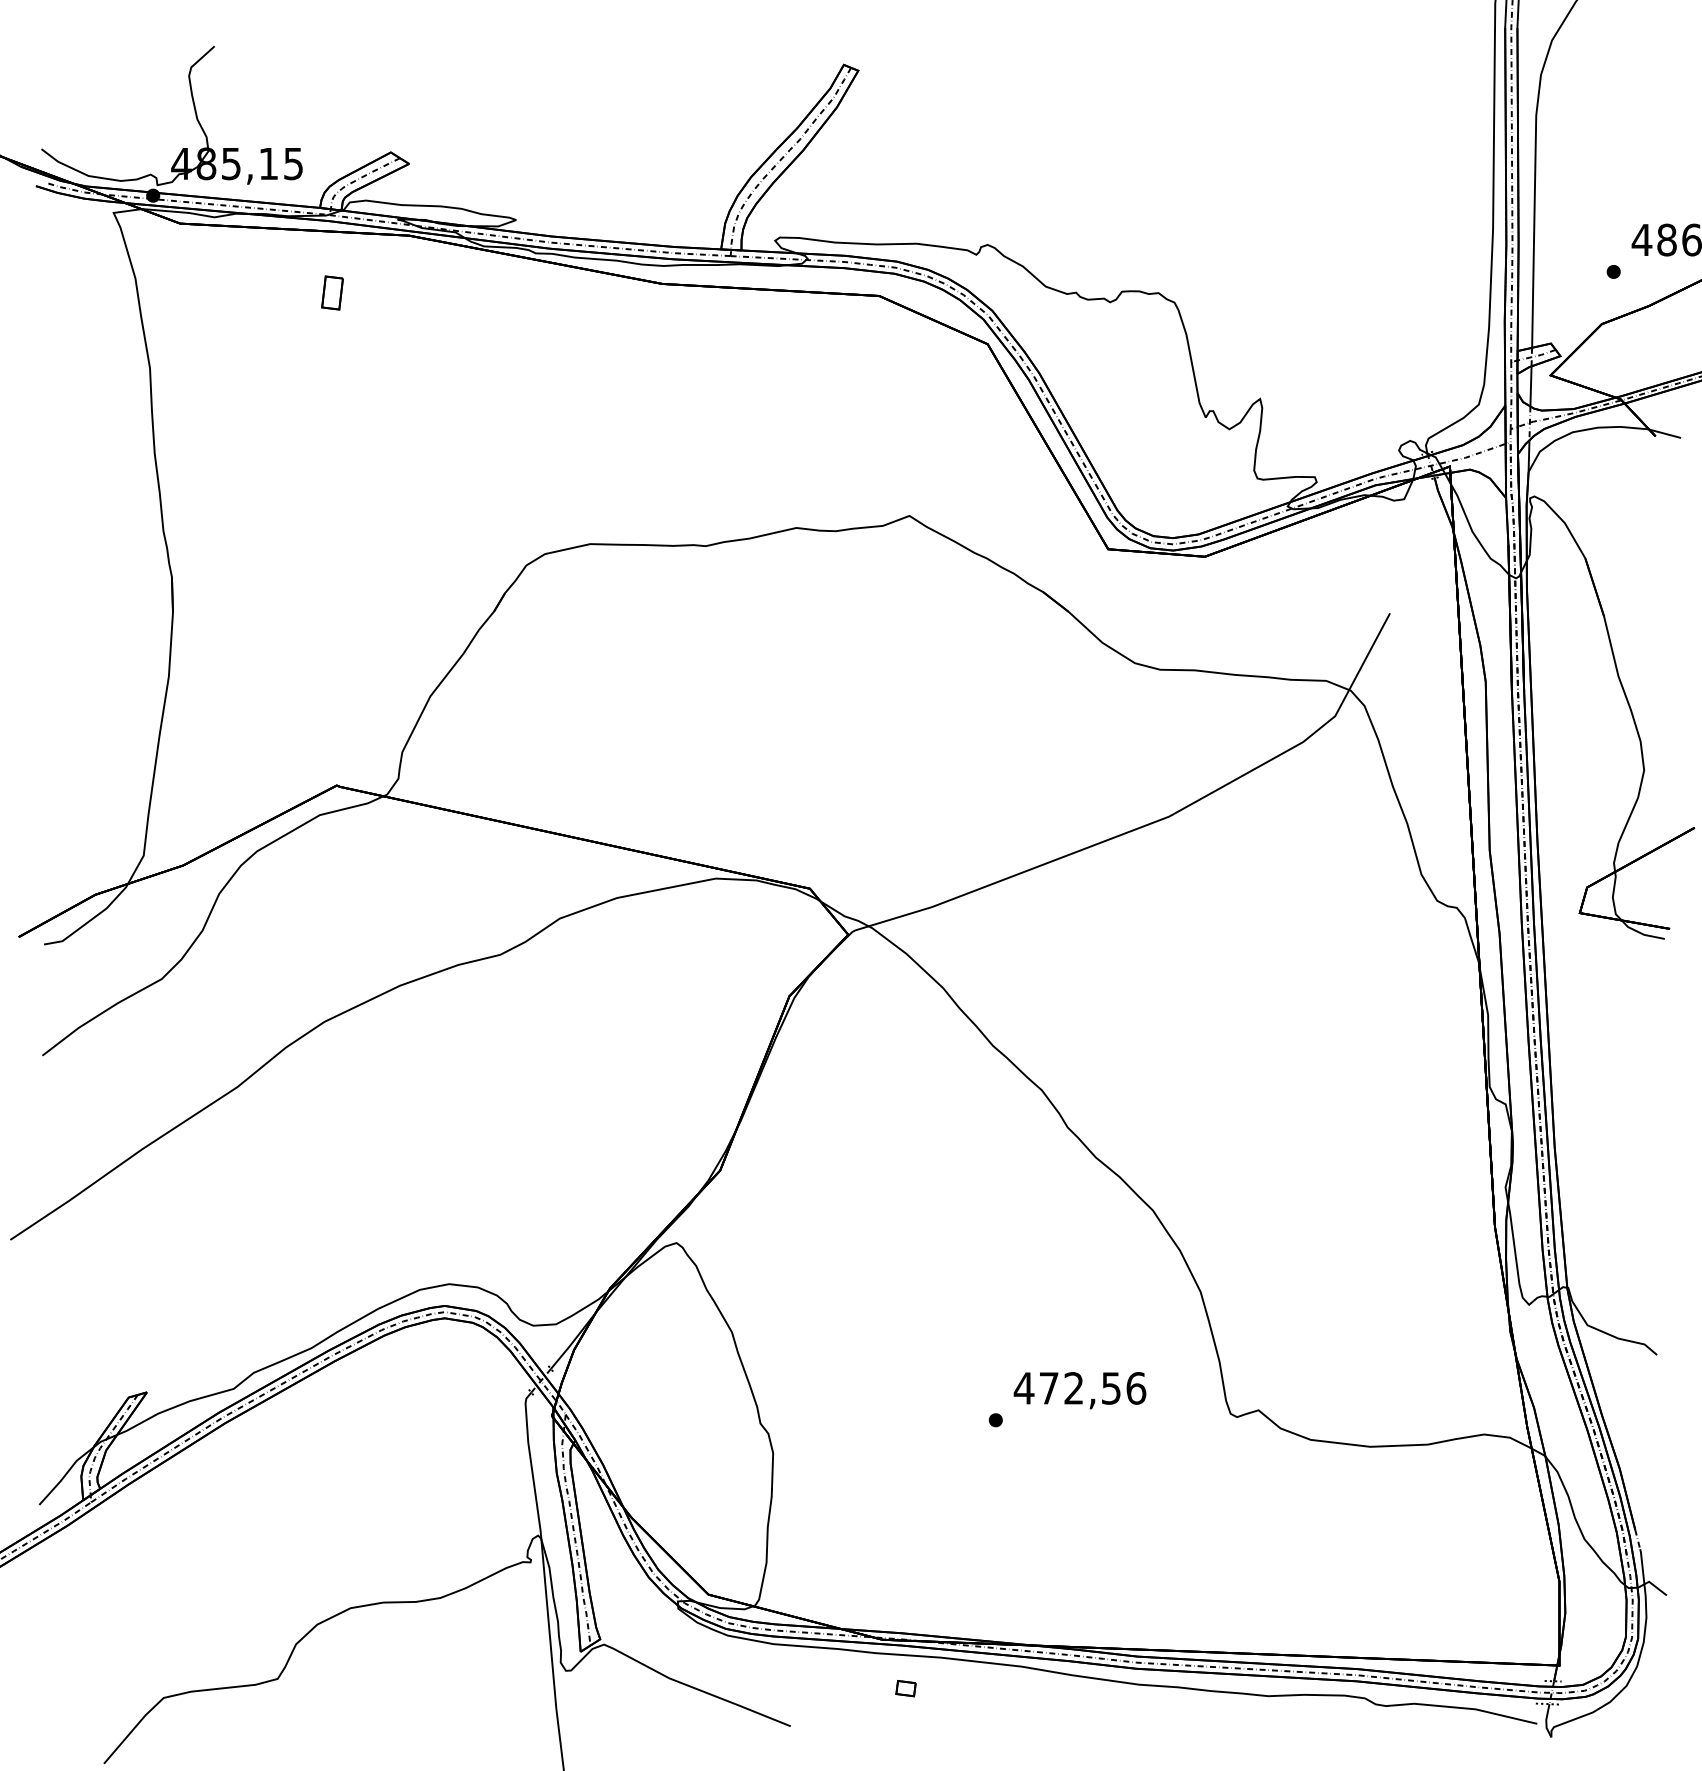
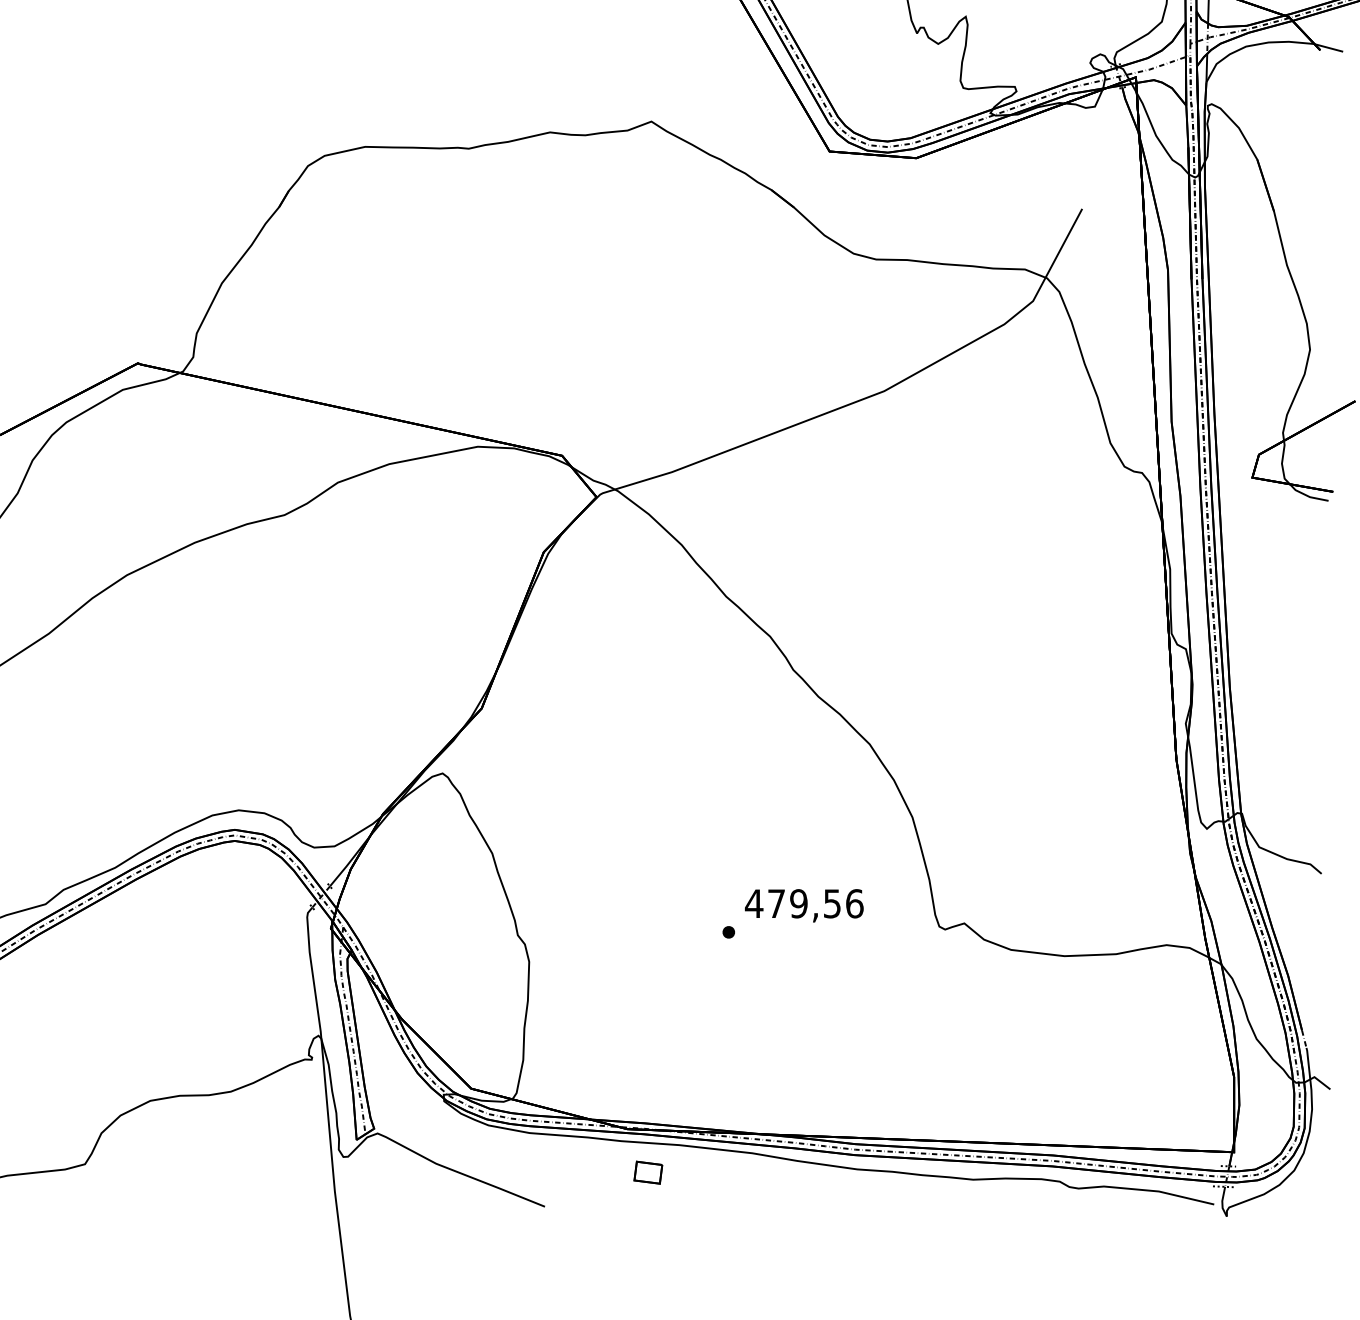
text: (1073, 1388) -> (798, 903), 472,56 -> 479,56
part: (905, 1688) -> (647, 1172), size x1.6

